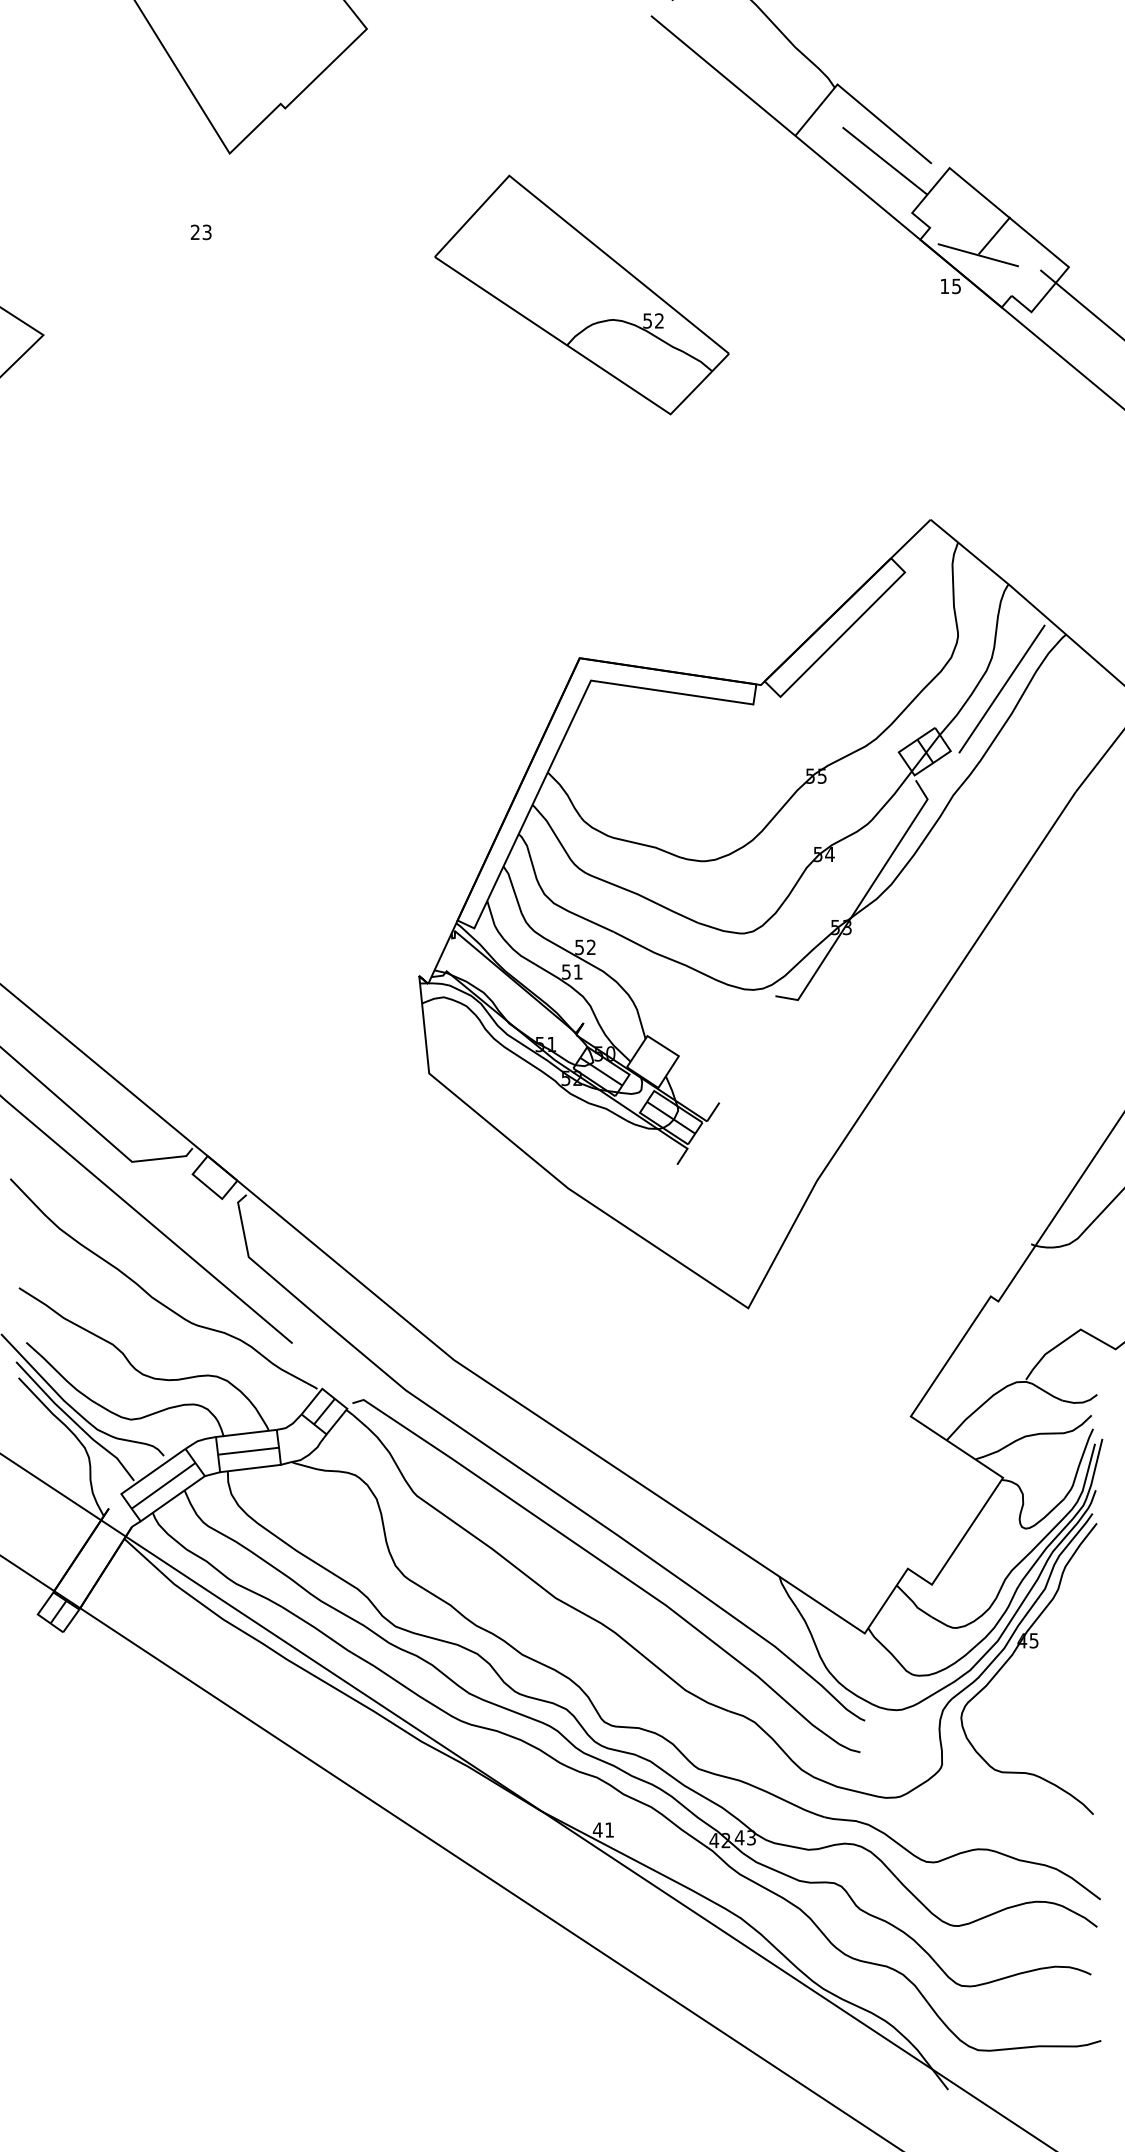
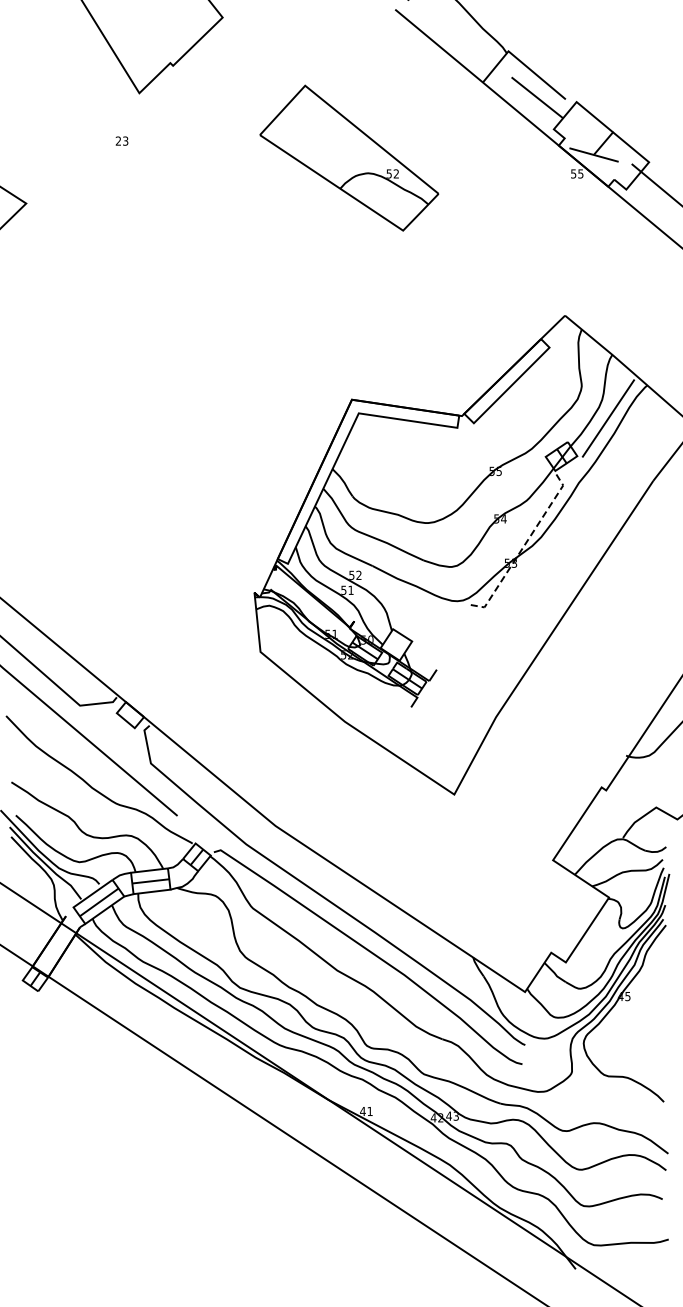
text: (944, 285) -> (573, 173), 15 -> 55
part: (582, 293) -> (349, 157), moved
line: (862, 899) -> (523, 546), solid -> dashed

